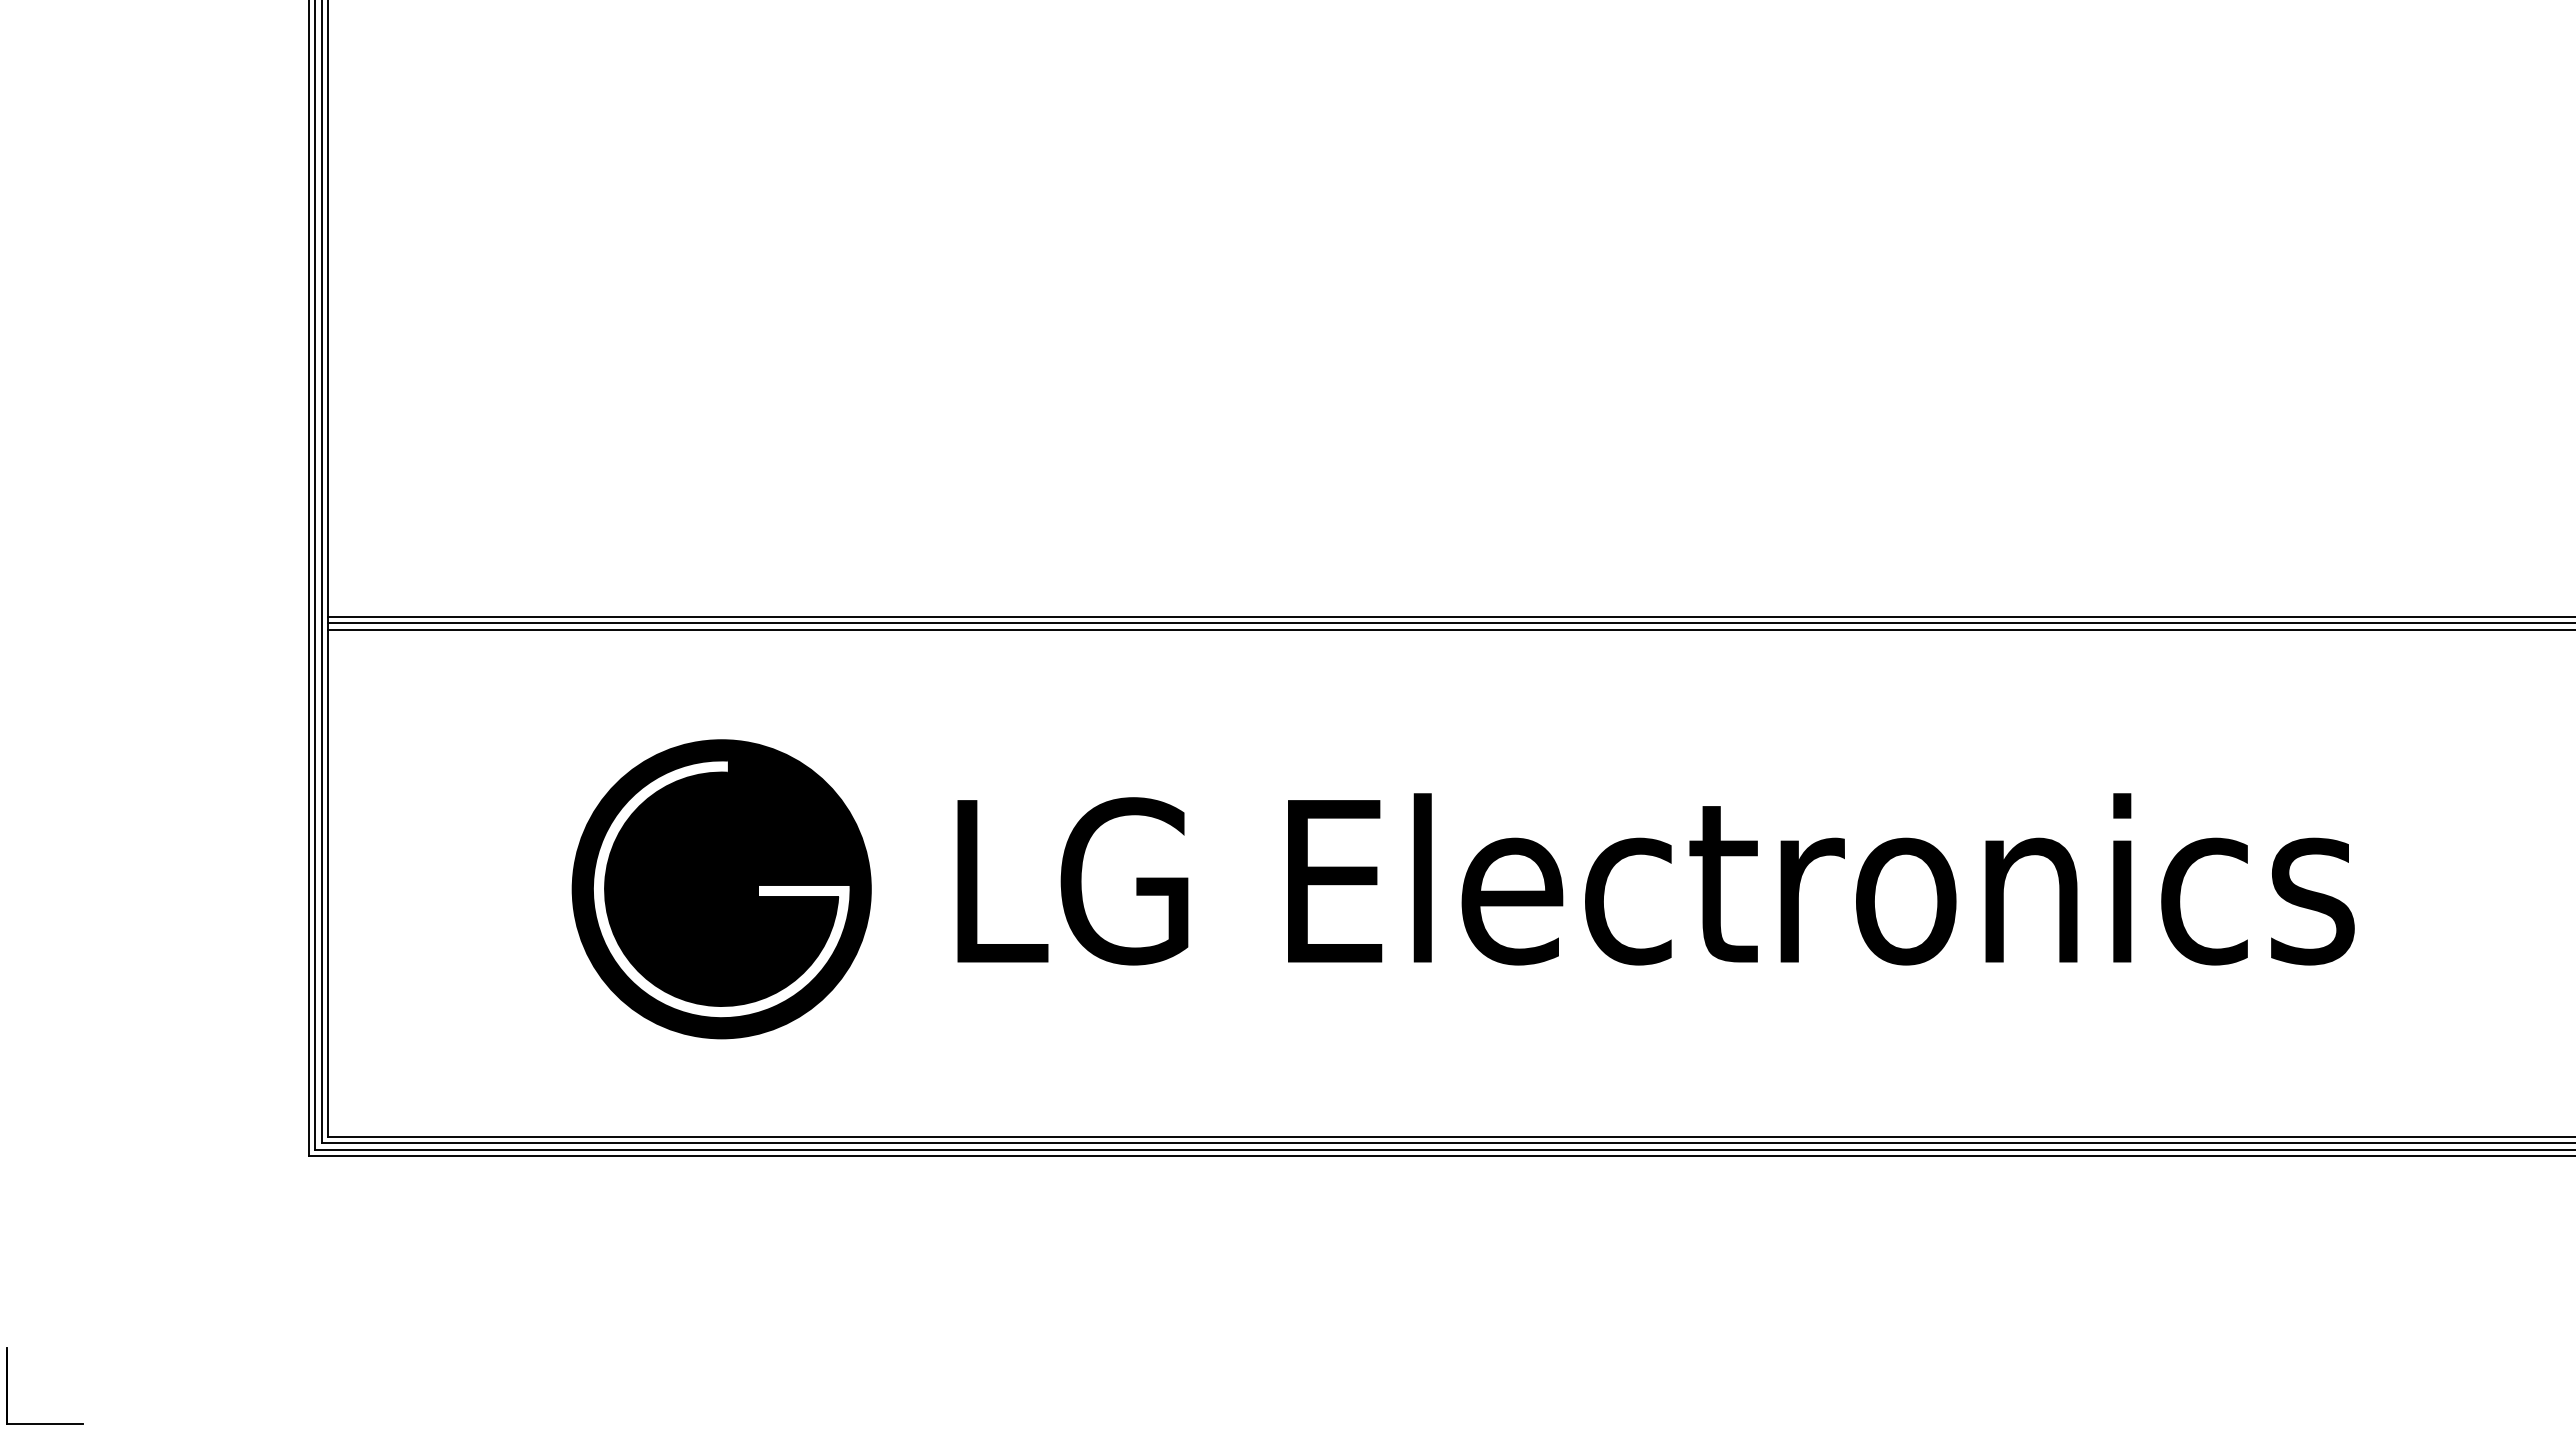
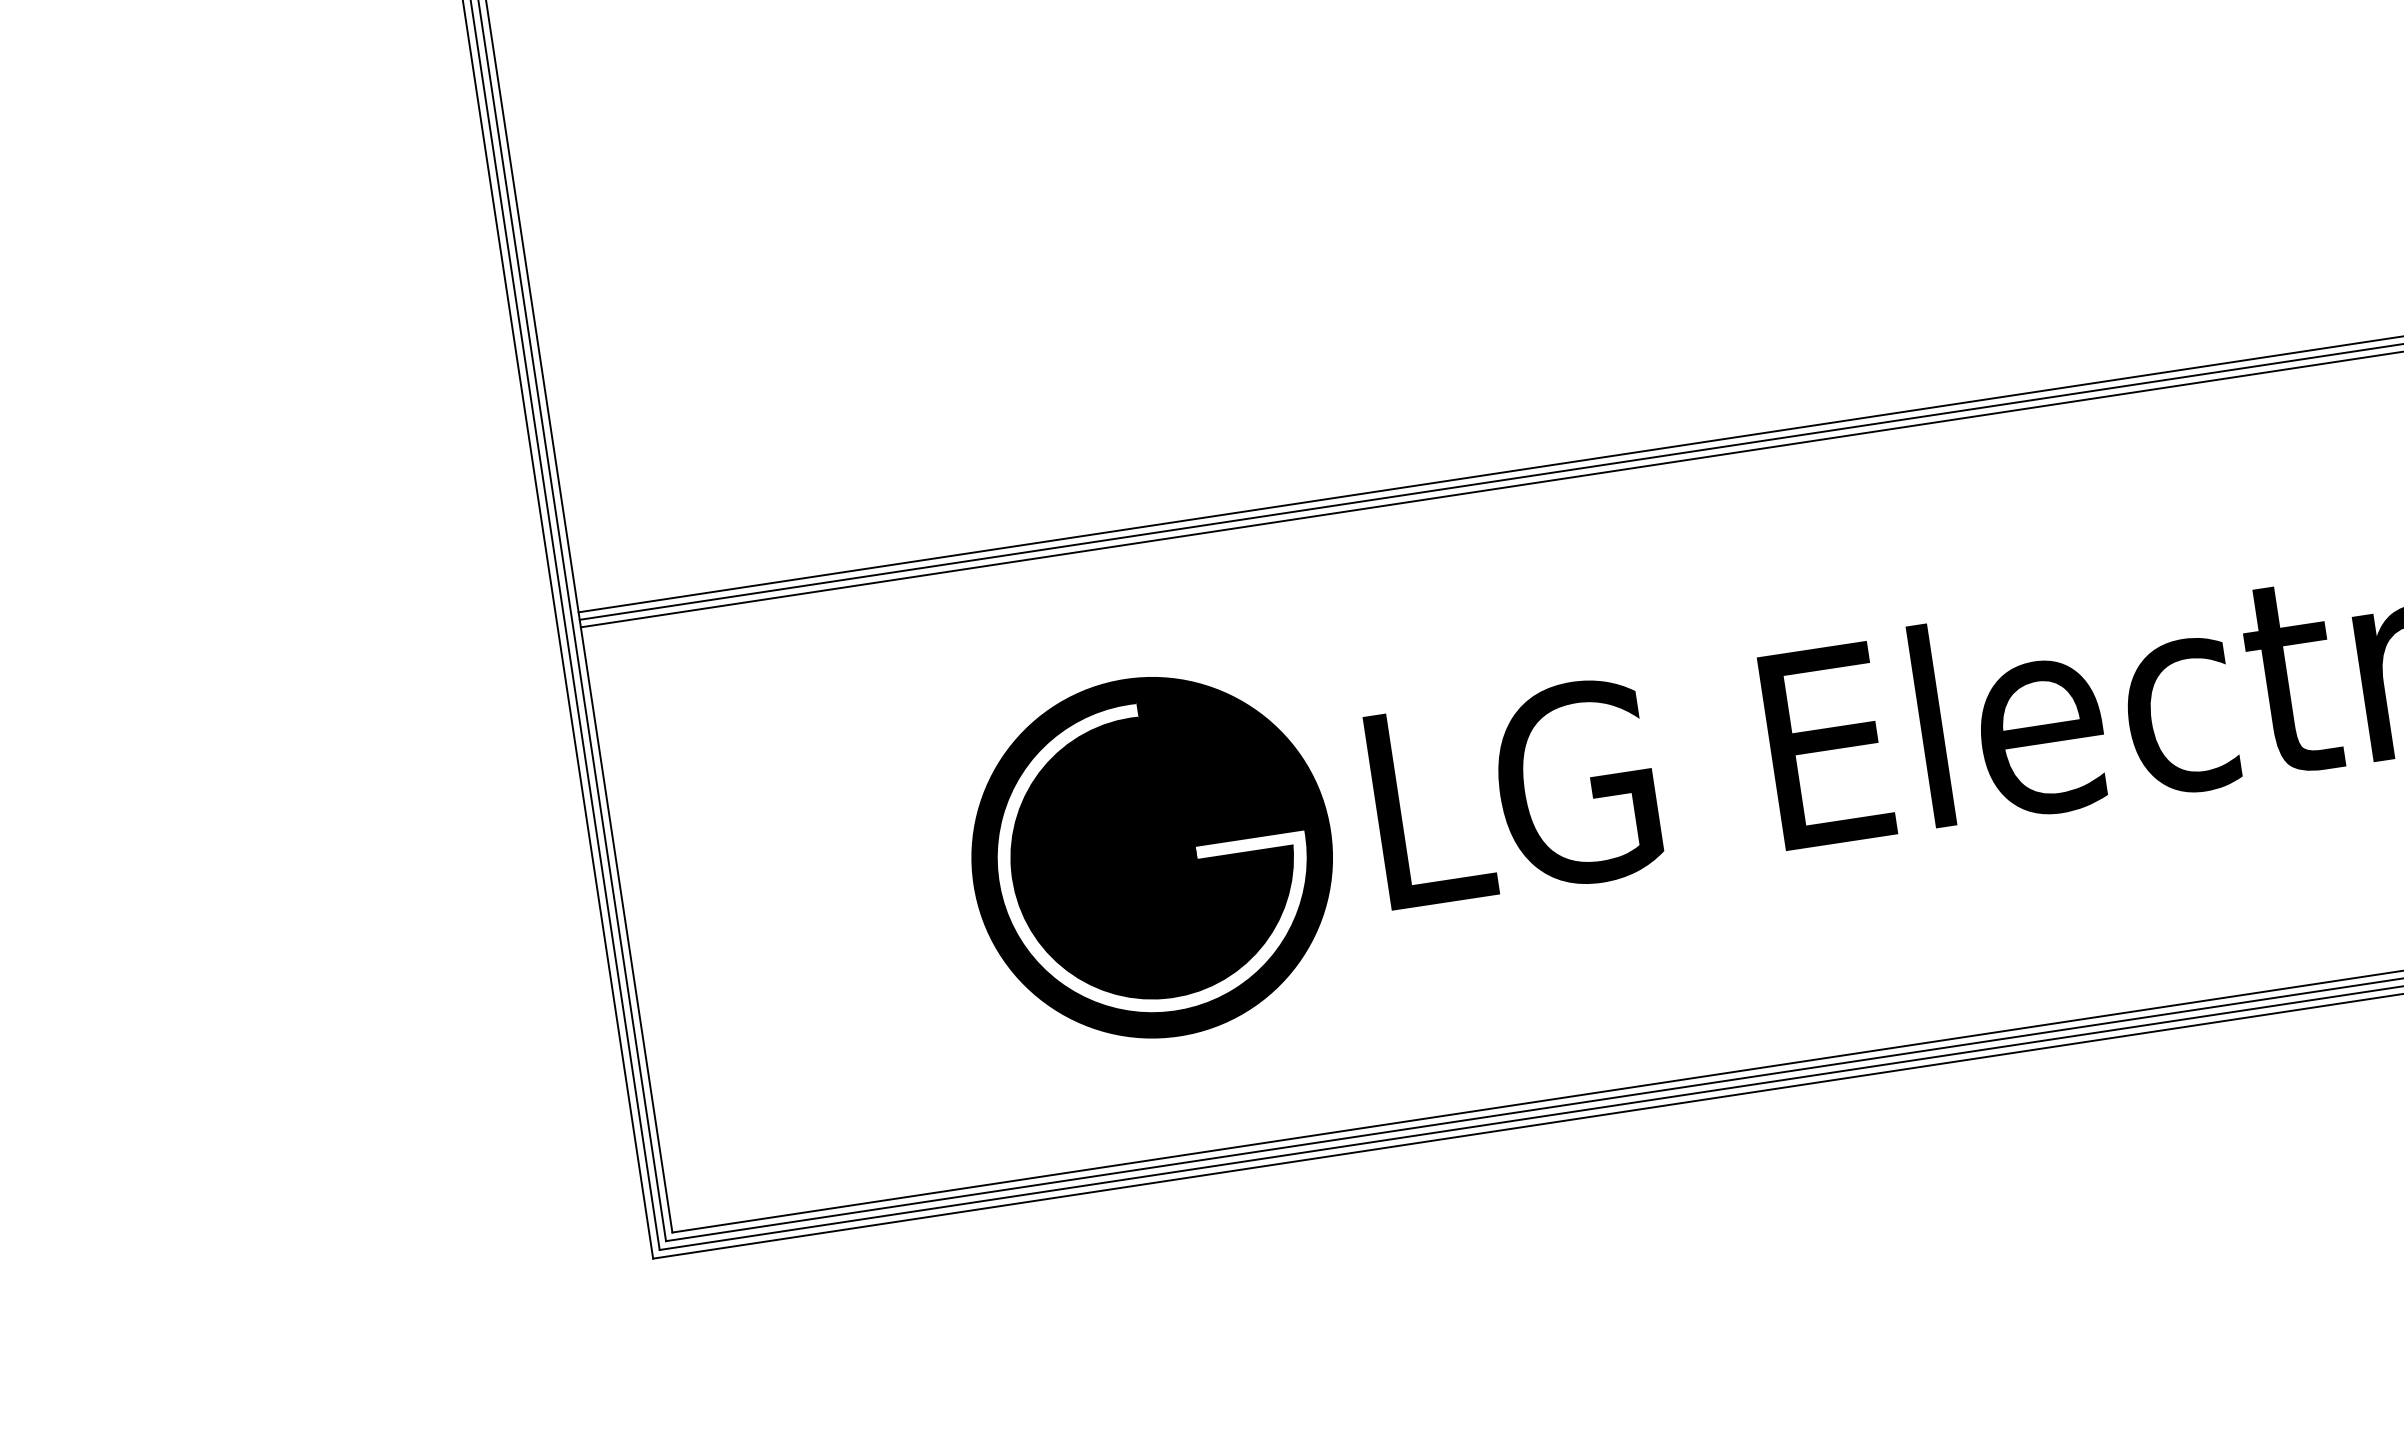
part: (721, 889) -> (1151, 858), moved

